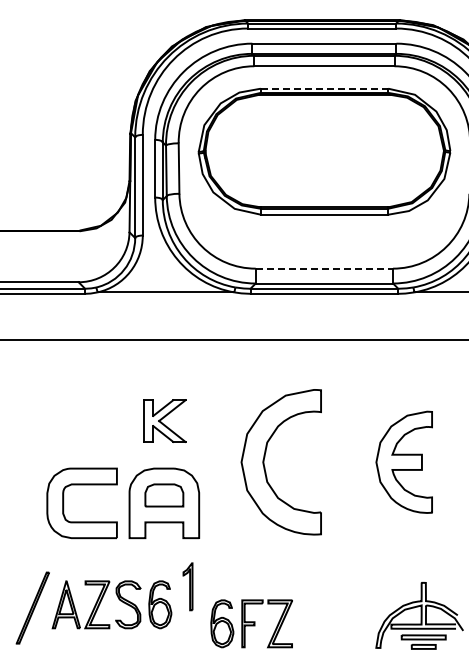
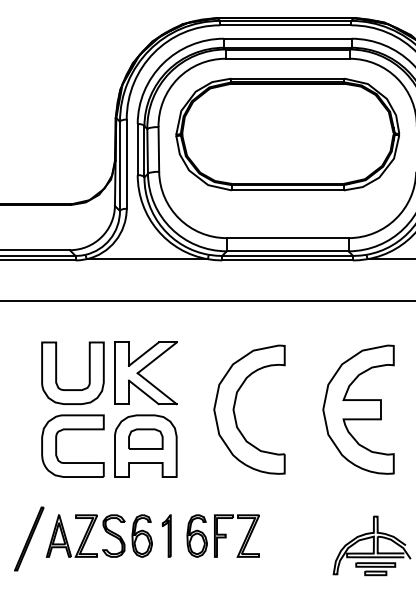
line: (324, 88) -> (287, 78), dashed -> solid
line: (324, 268) -> (287, 238), dashed -> solid
part: (64, 420) -> (57, 372), added
part: (164, 420) -> (145, 372), size x1.67
part: (403, 462) -> (357, 409), size x1.43
part: (187, 586) -> (166, 535), moved
part: (251, 623) -> (223, 535), moved

